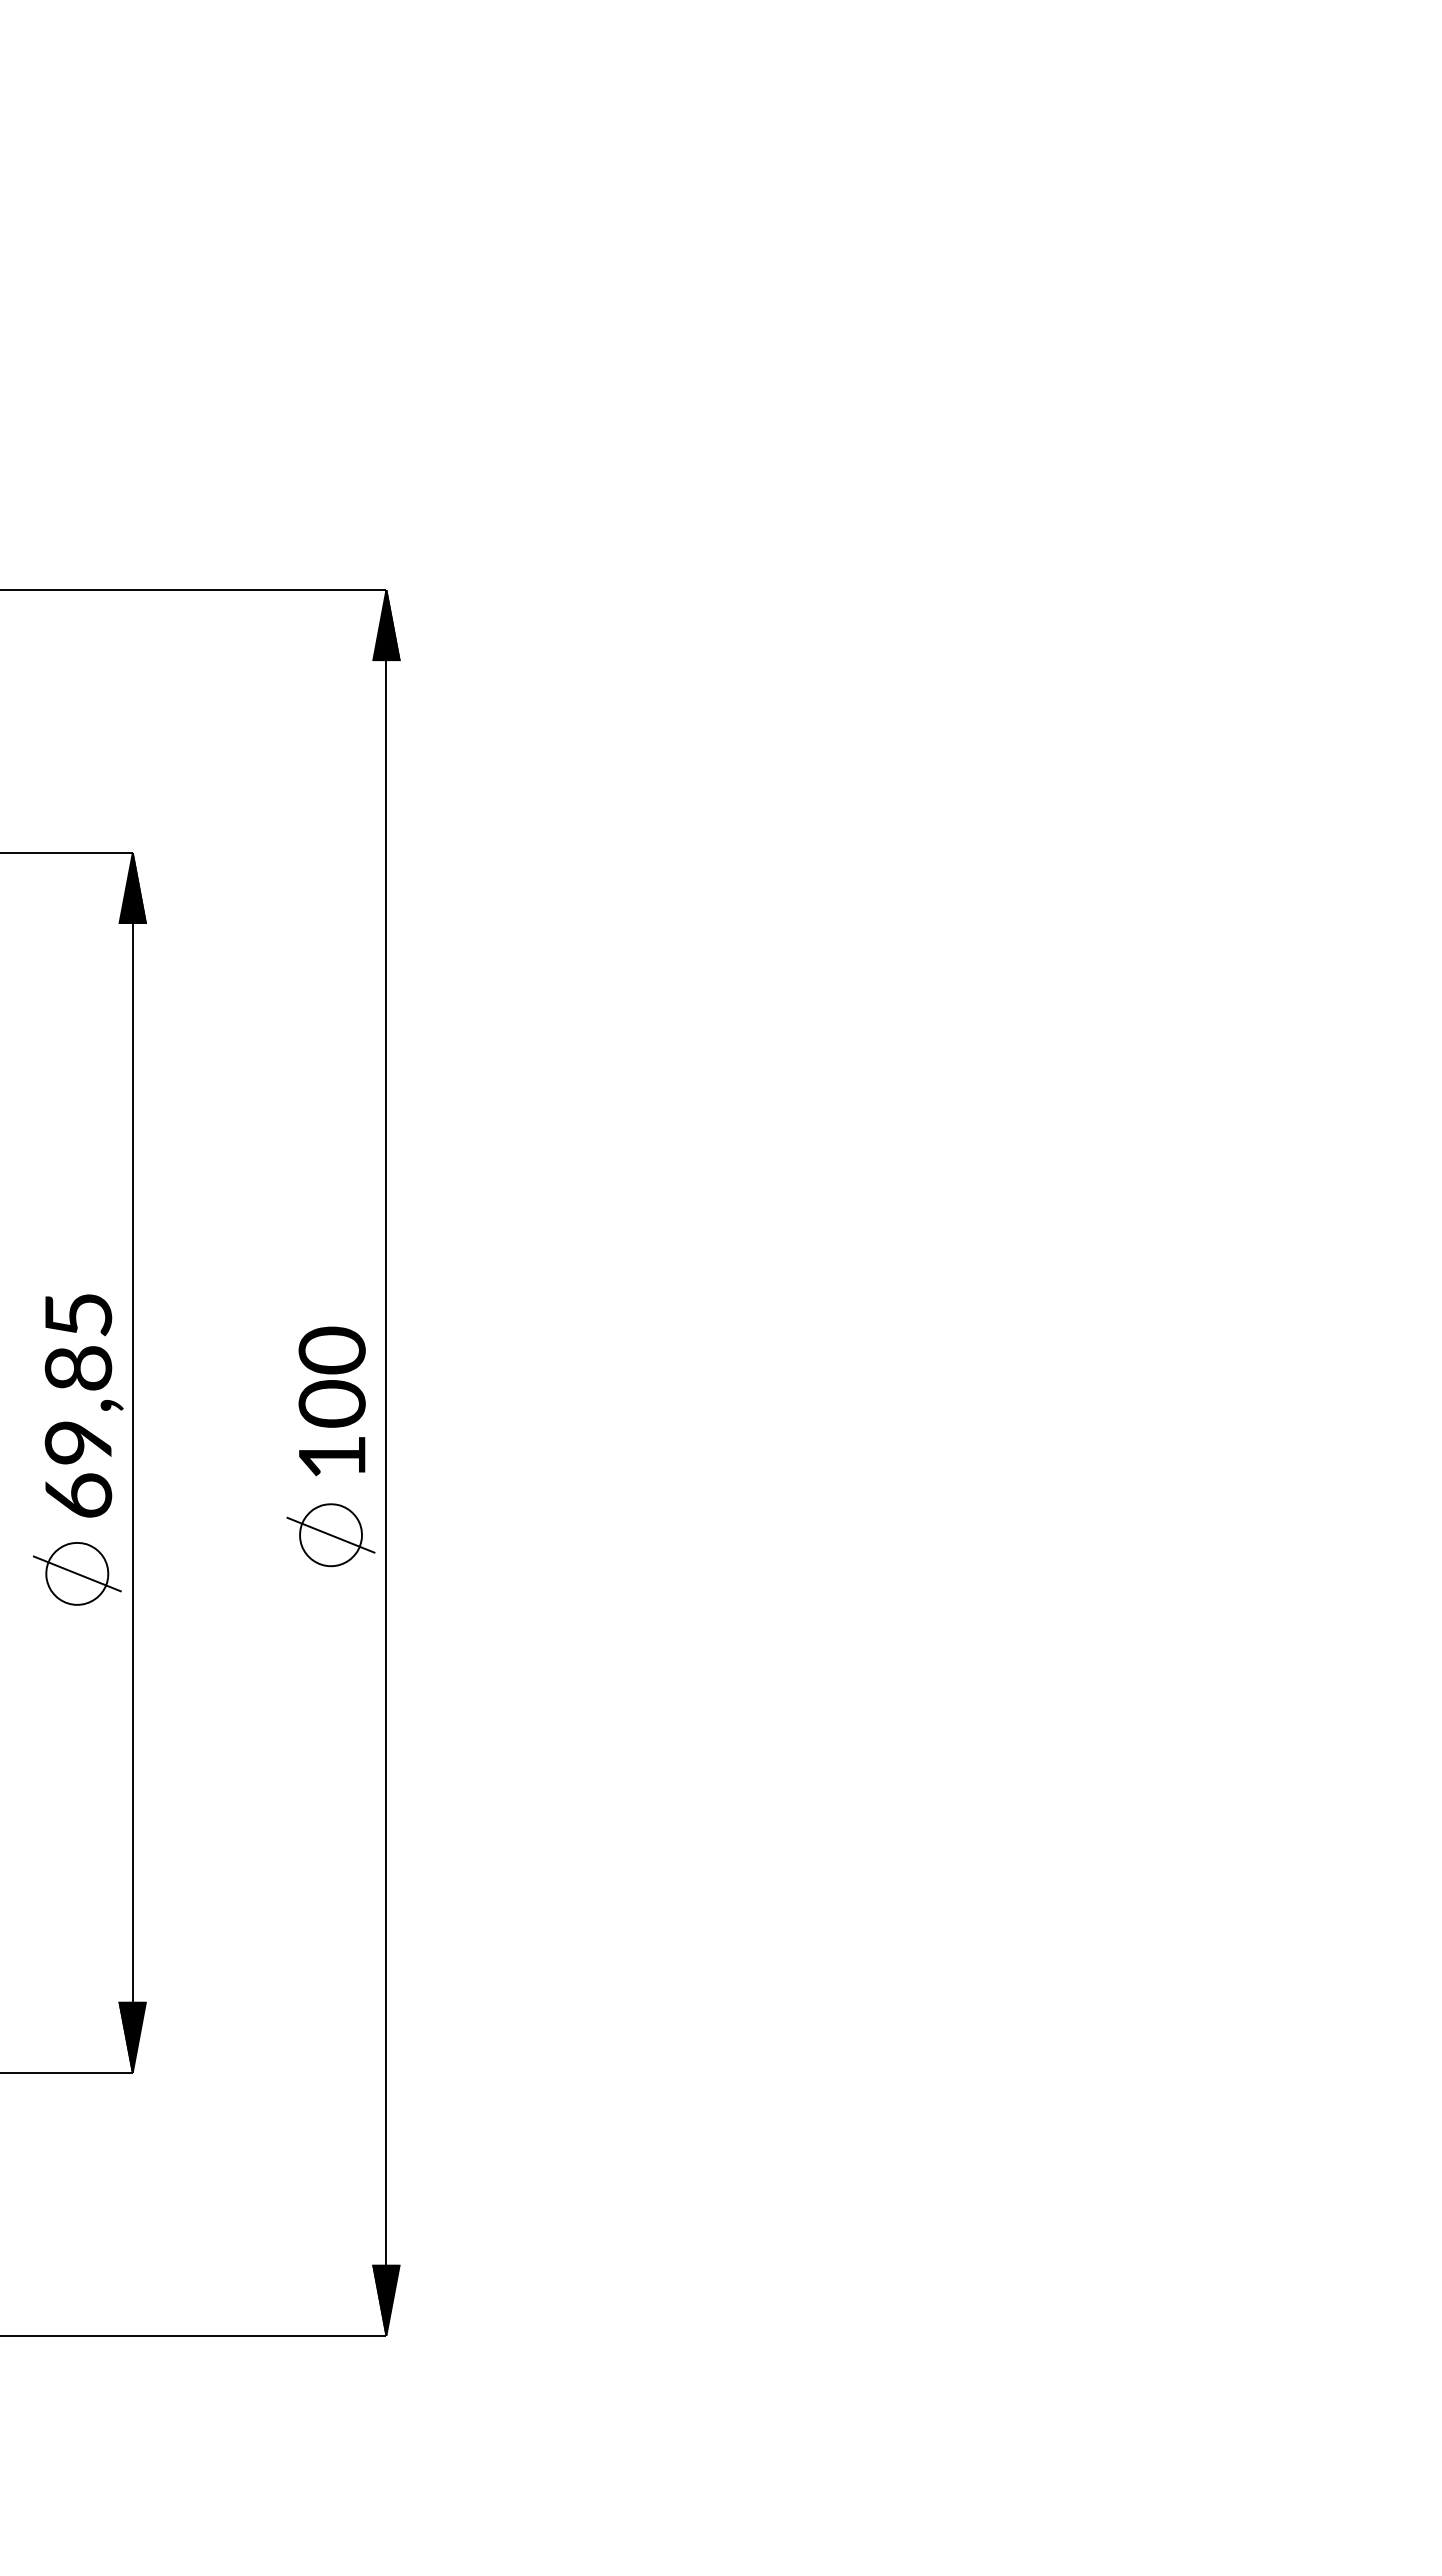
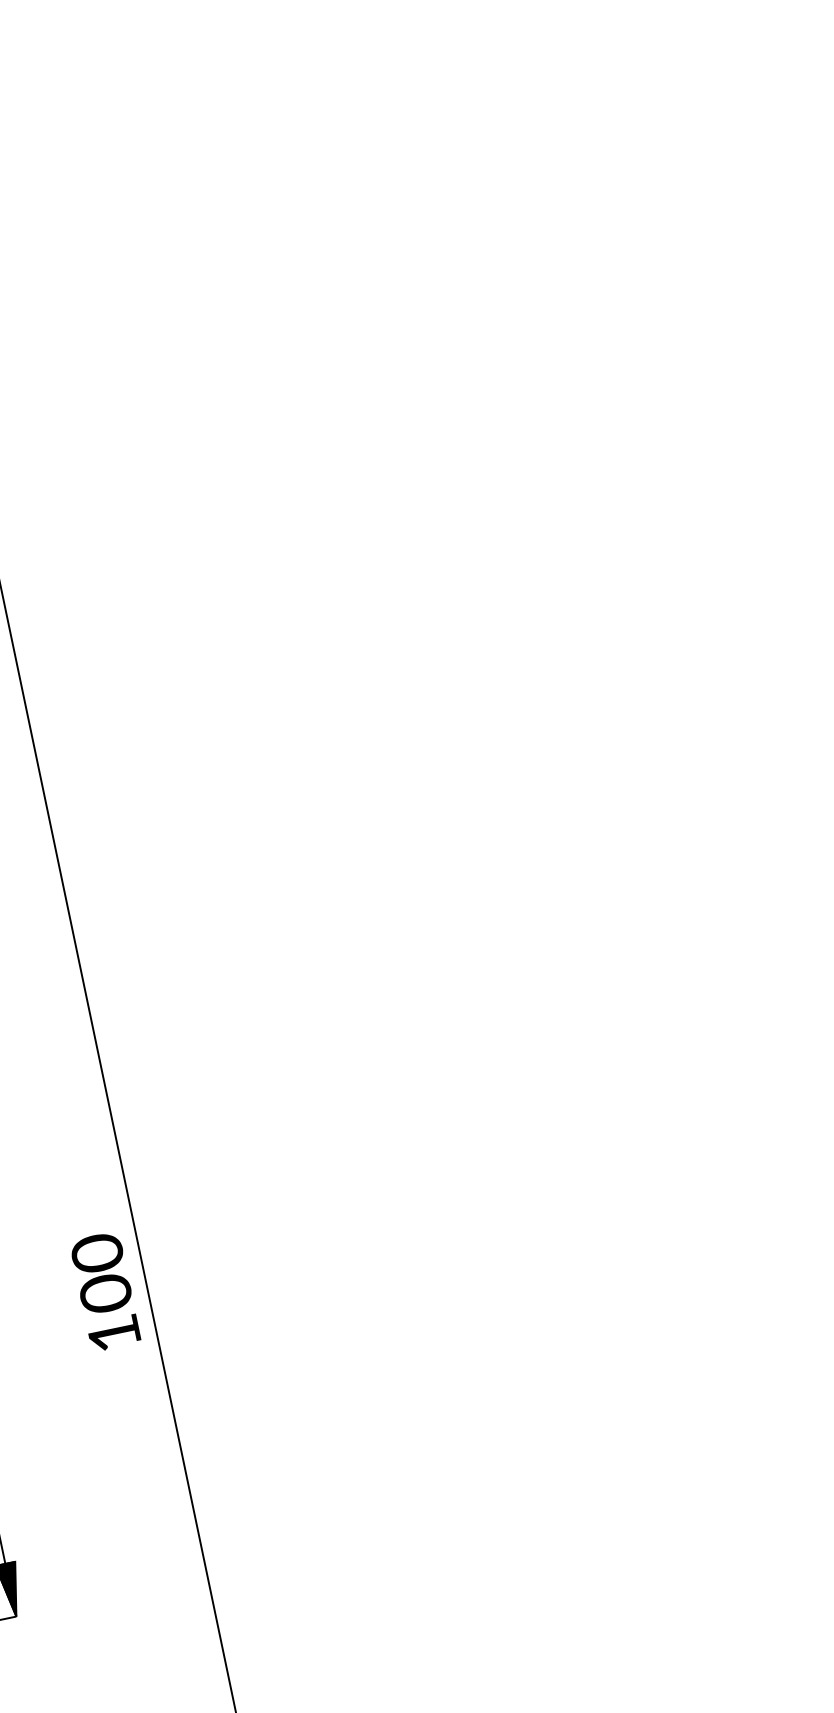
text: (331, 1401) -> (104, 1291), moved
part: (330, 1535) -> (80, 1180), removed

